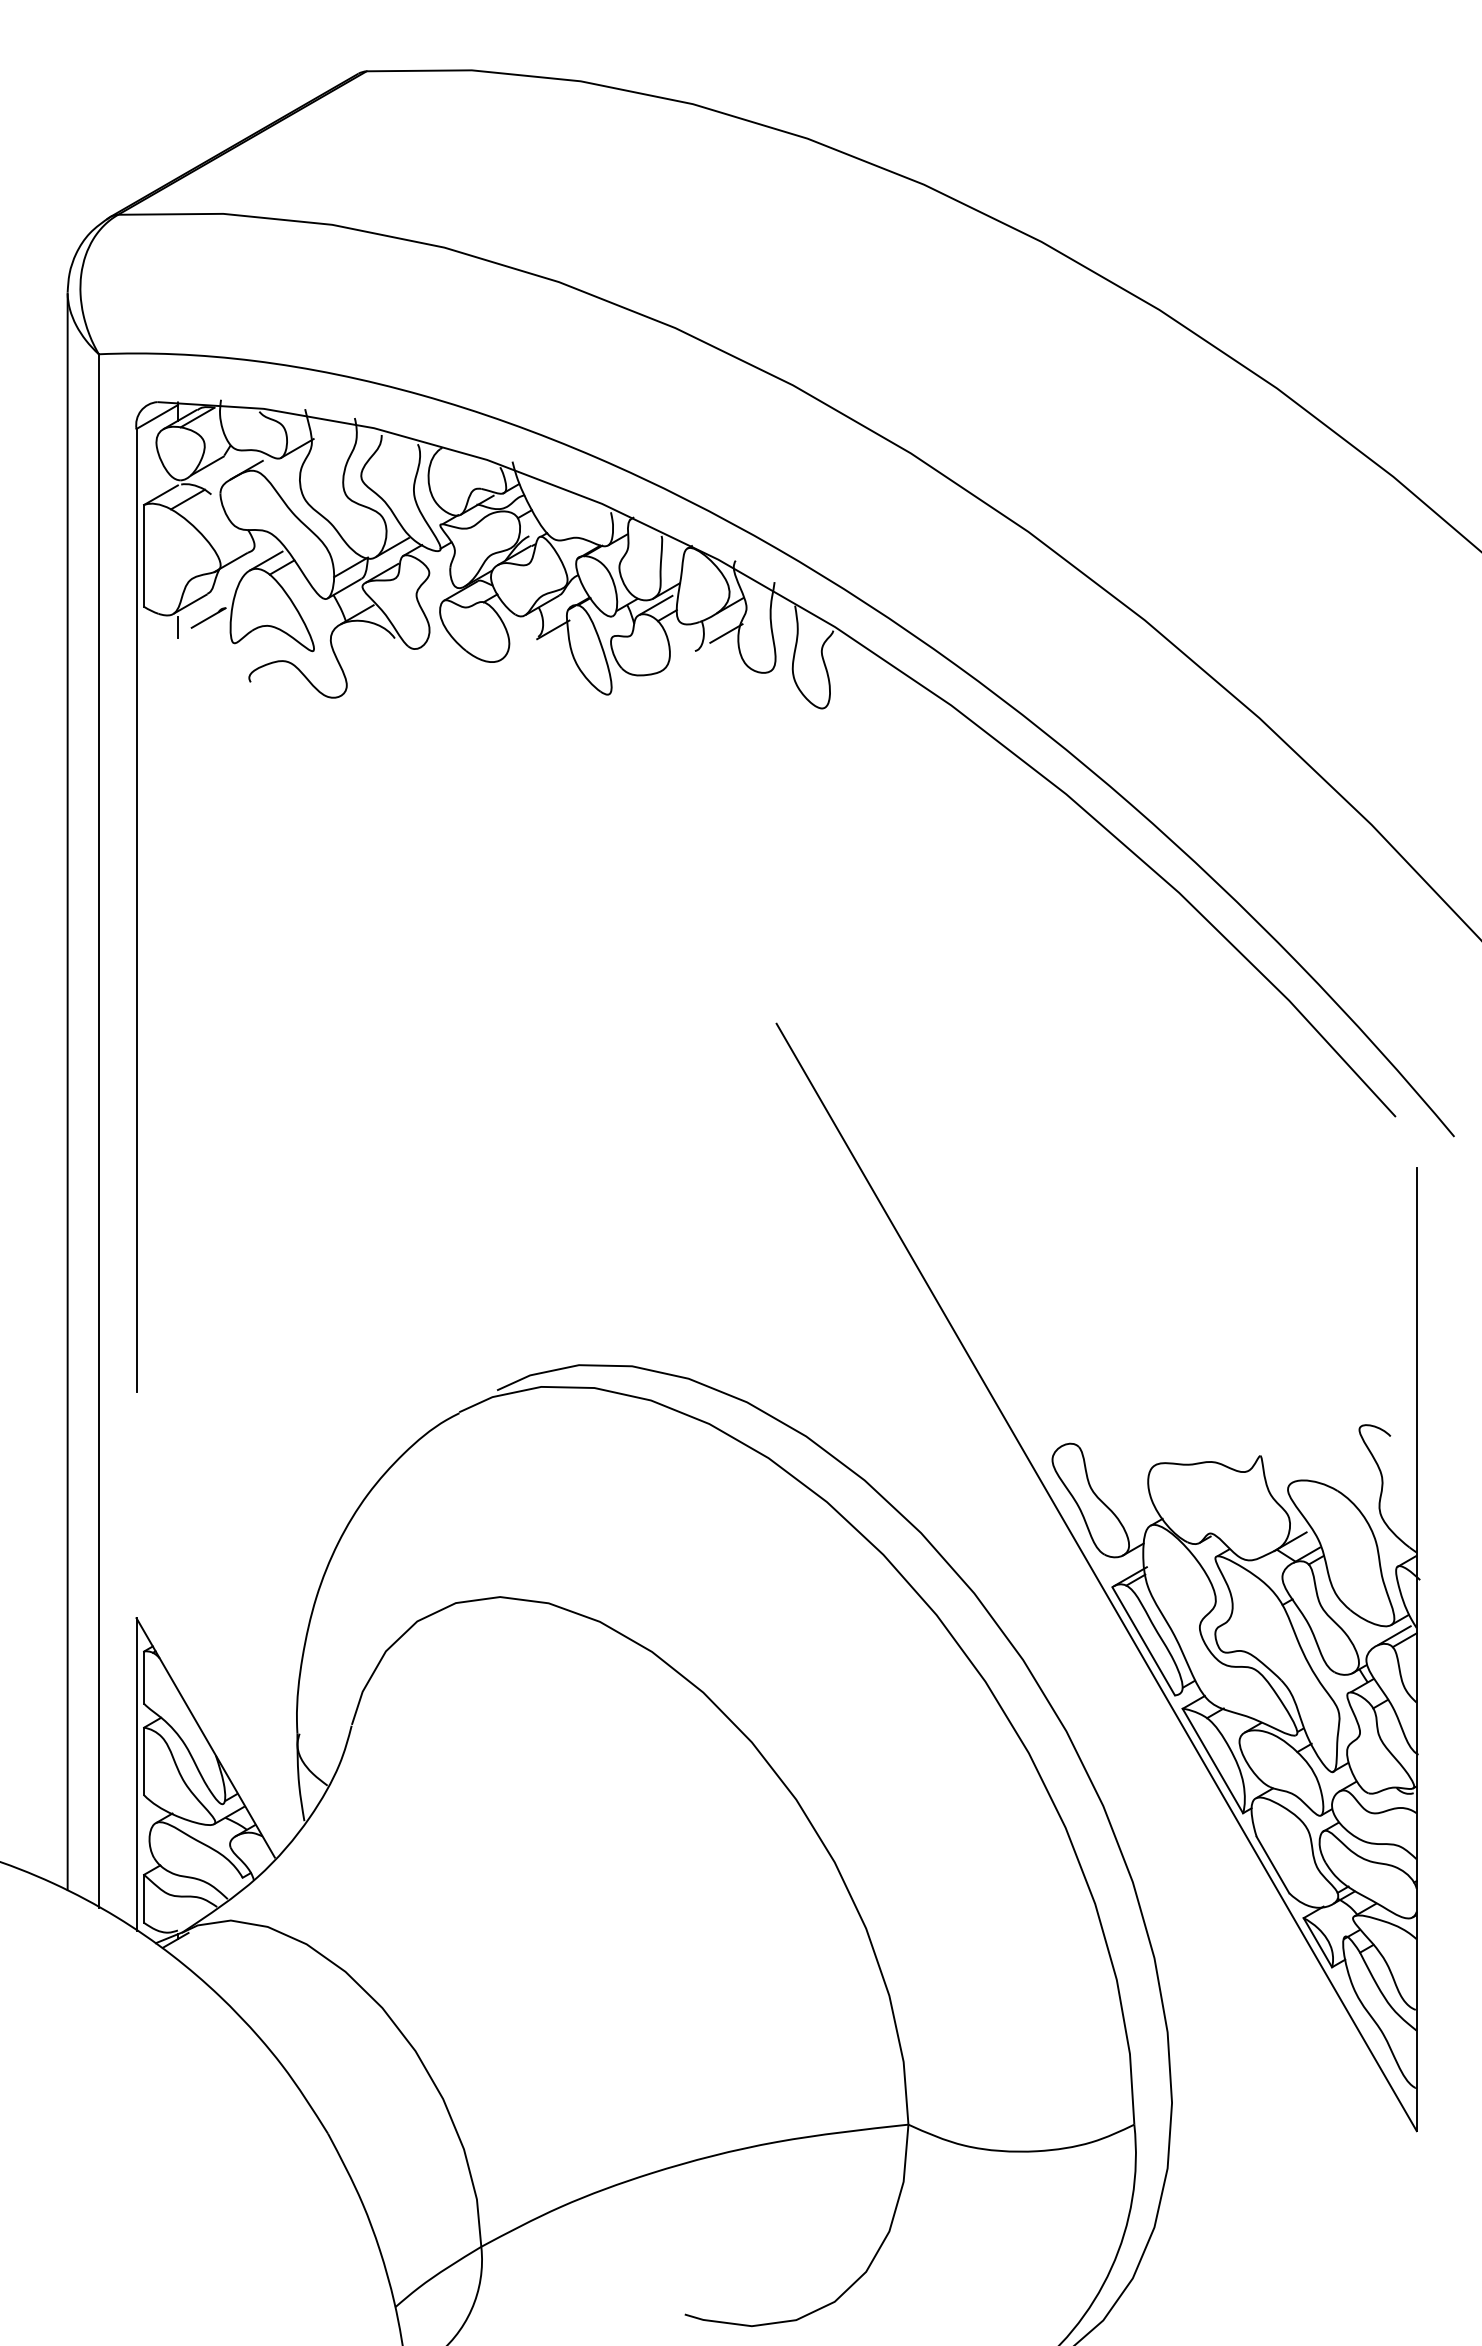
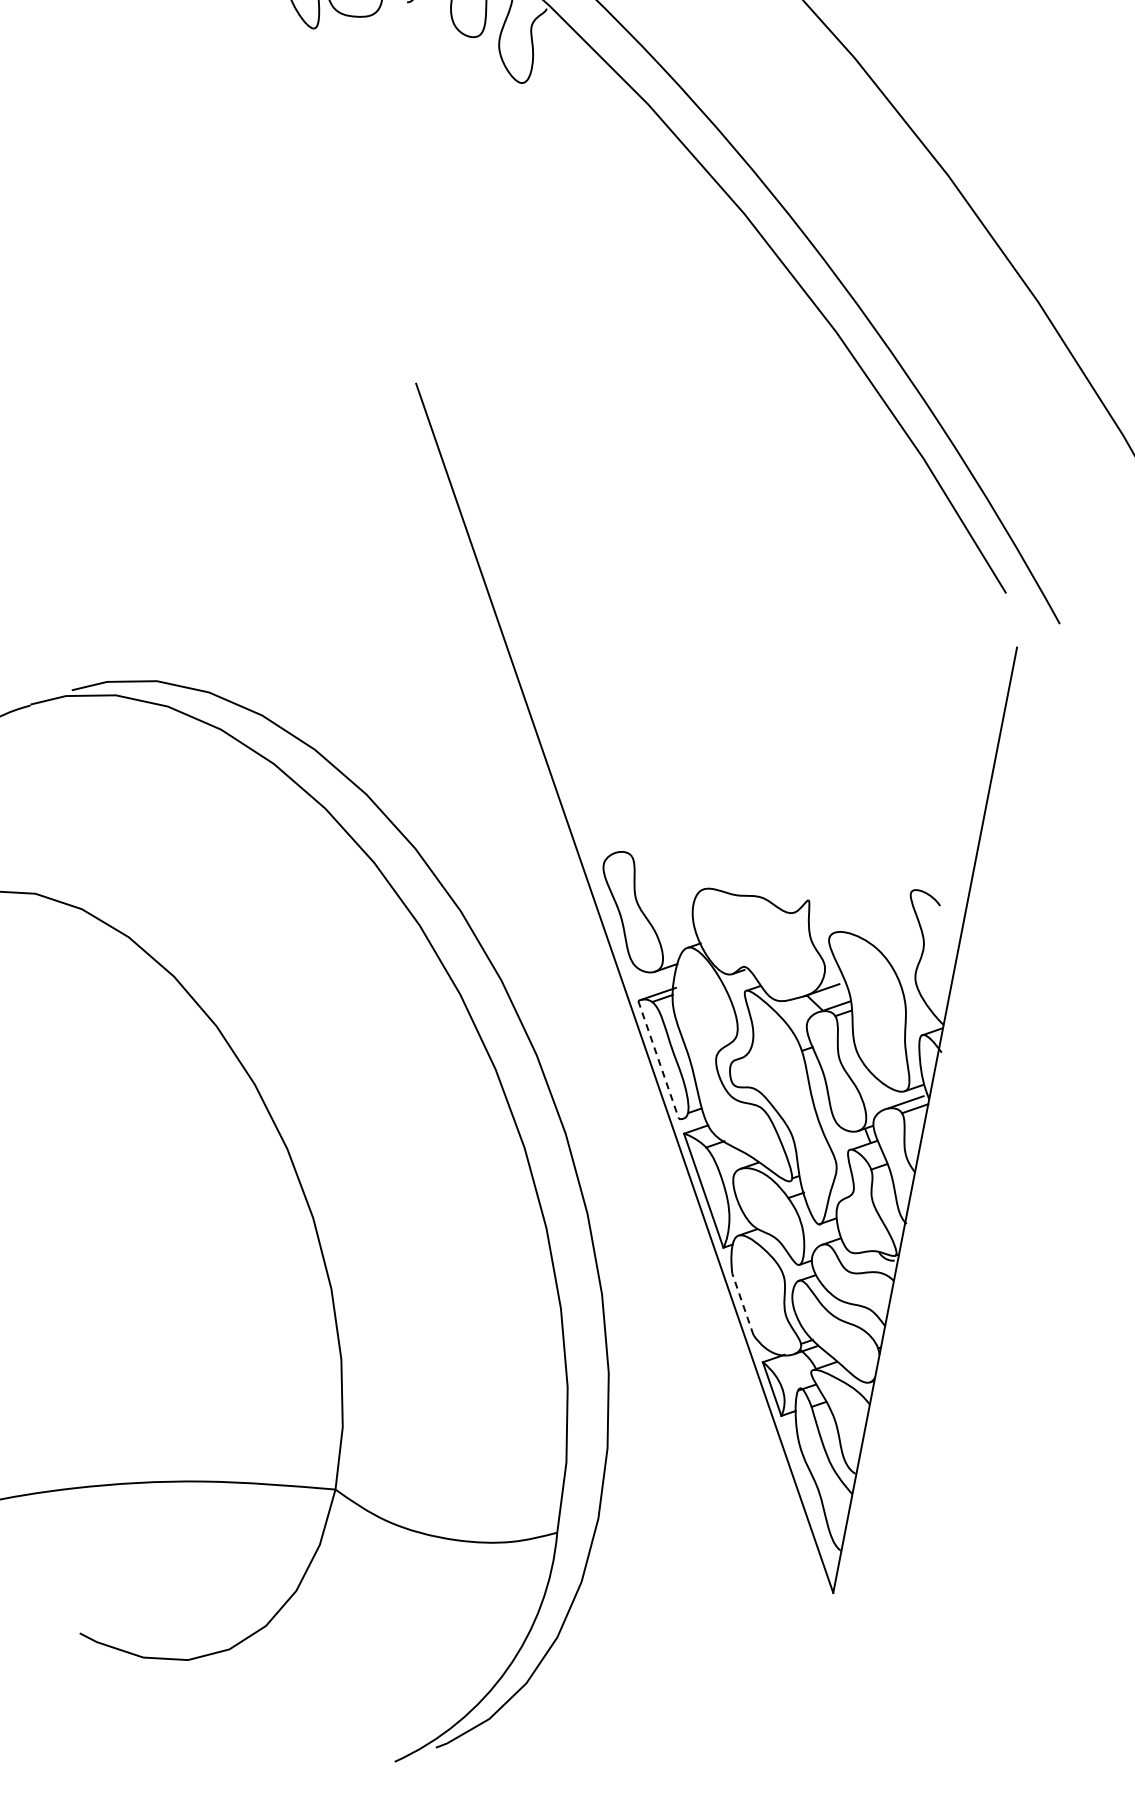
line: (1143, 1641) -> (658, 1060), solid -> dashed
line: (1272, 1865) -> (742, 1304), solid -> dashed

